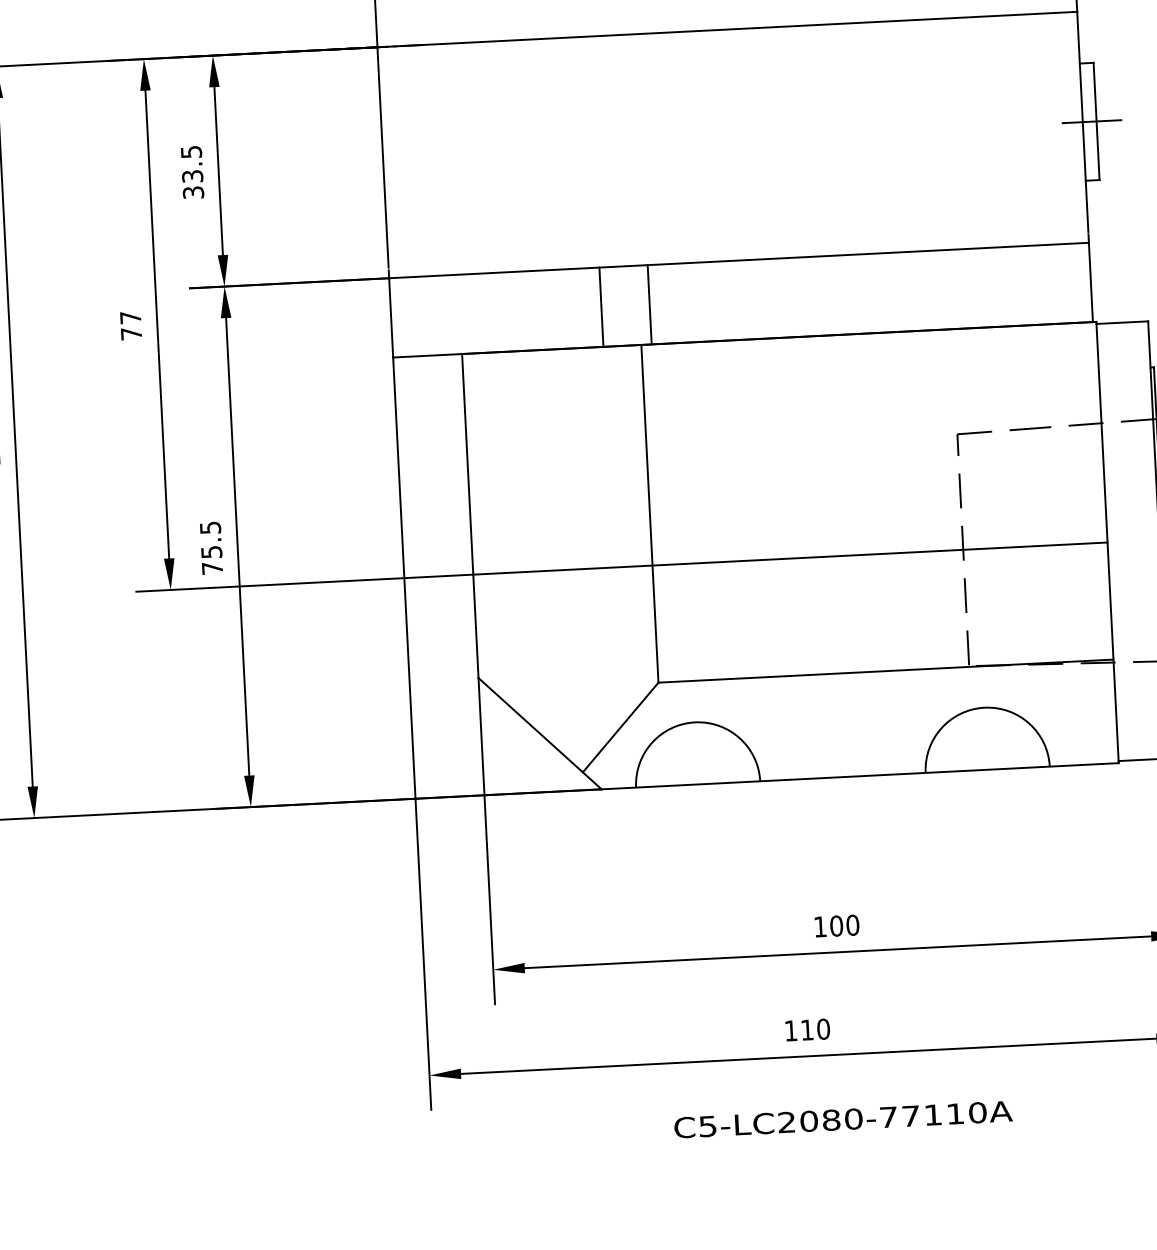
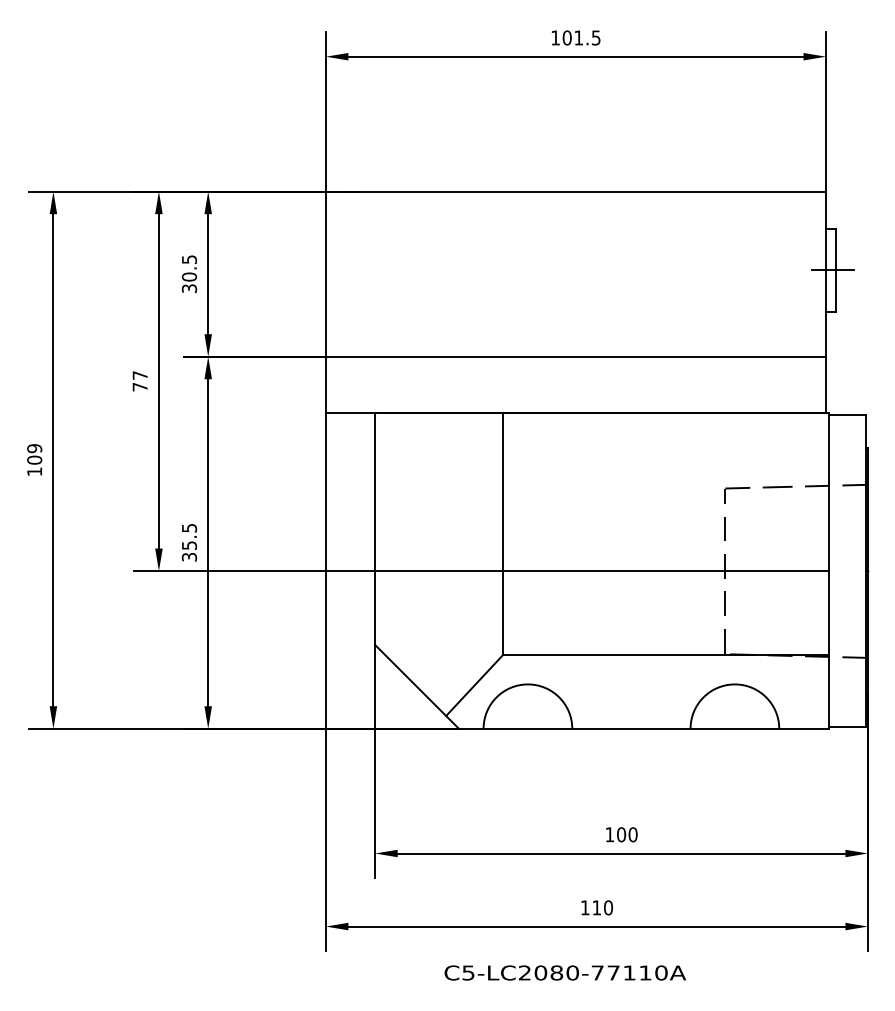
text: (192, 175) -> (189, 276), 33.5 -> 30.5
line: (649, 304) -> (510, 384), removed
line: (601, 306) -> (476, 384), removed
text: (212, 568) -> (189, 557), 75.5 -> 35.5
text: (843, 1118) -> (565, 972), moved

